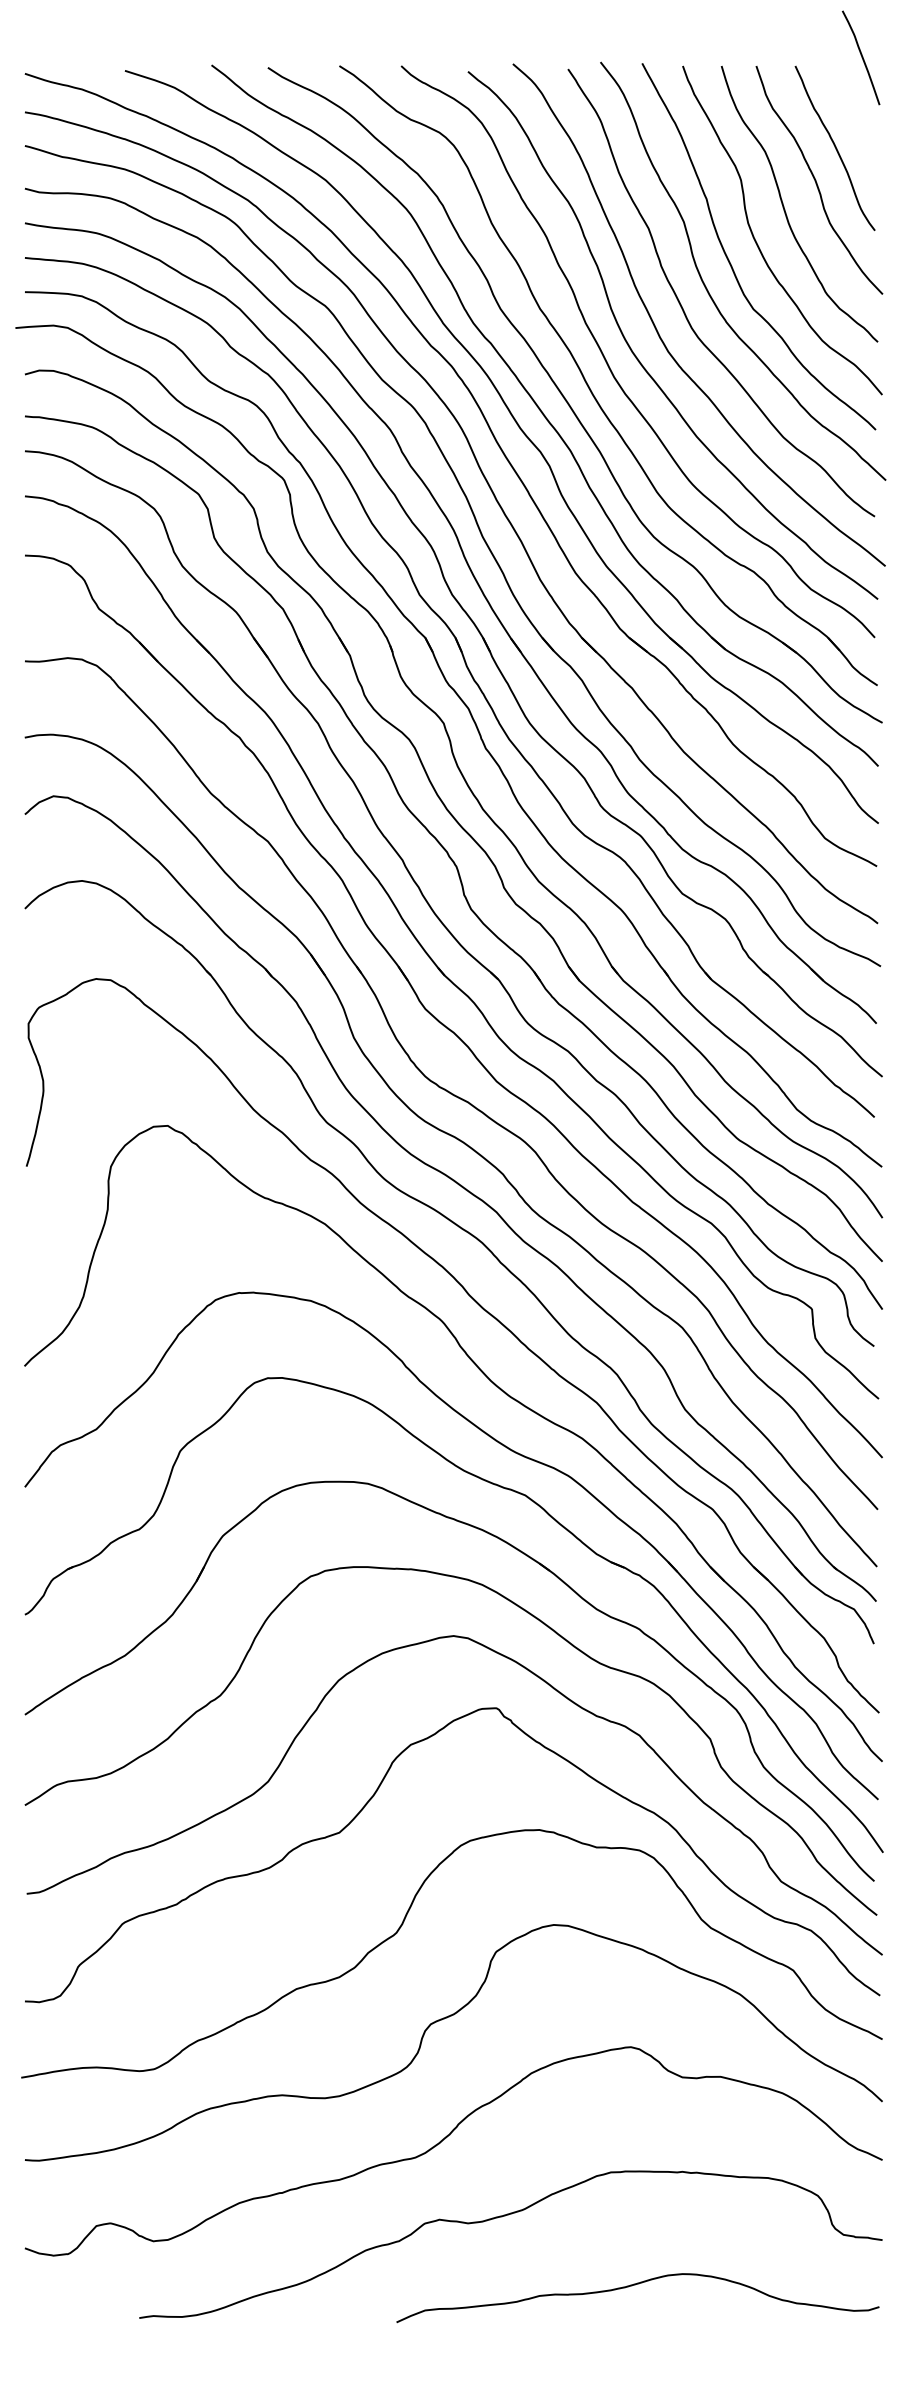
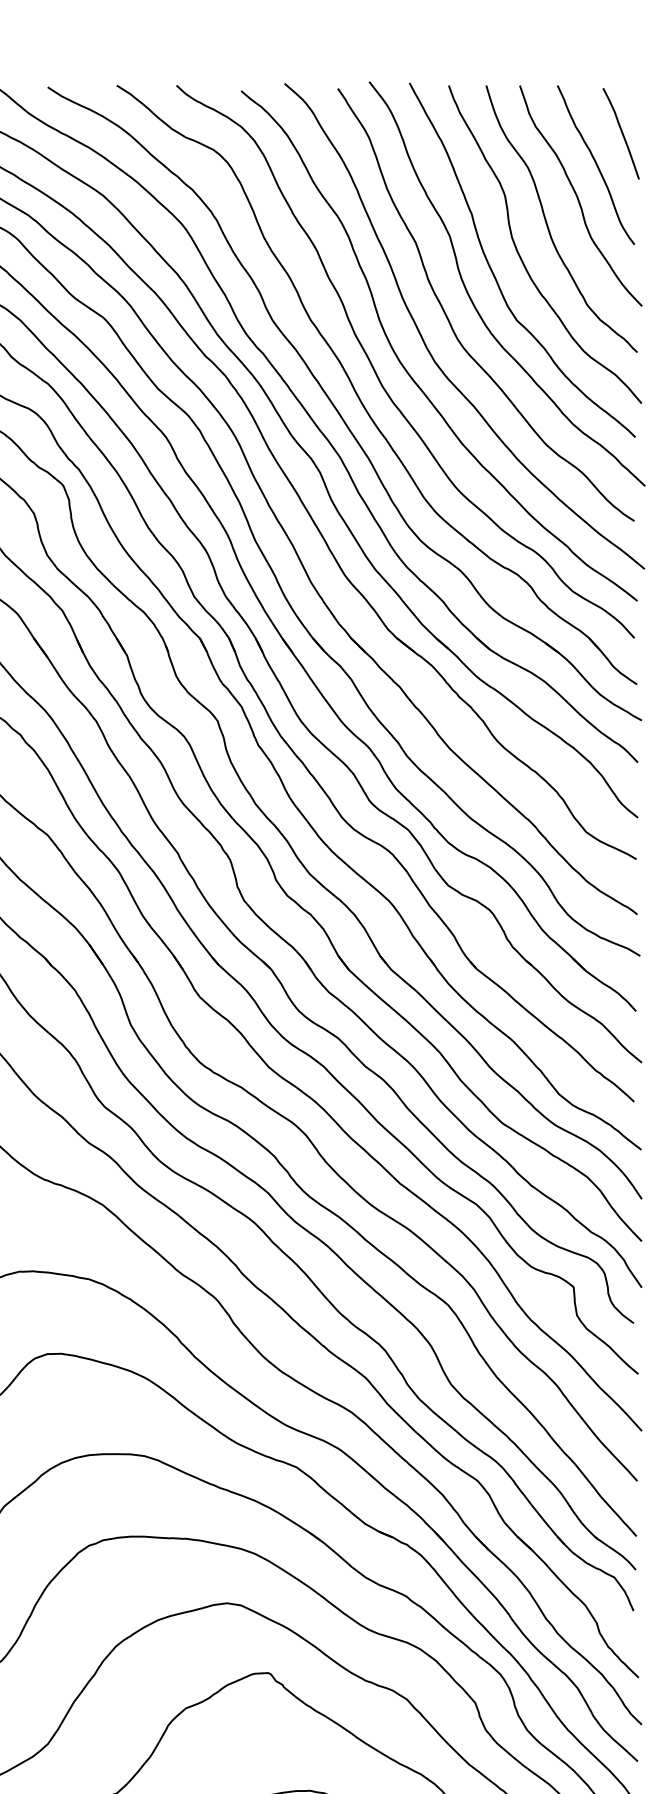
curve: (861, 57) -> (621, 133), moved

